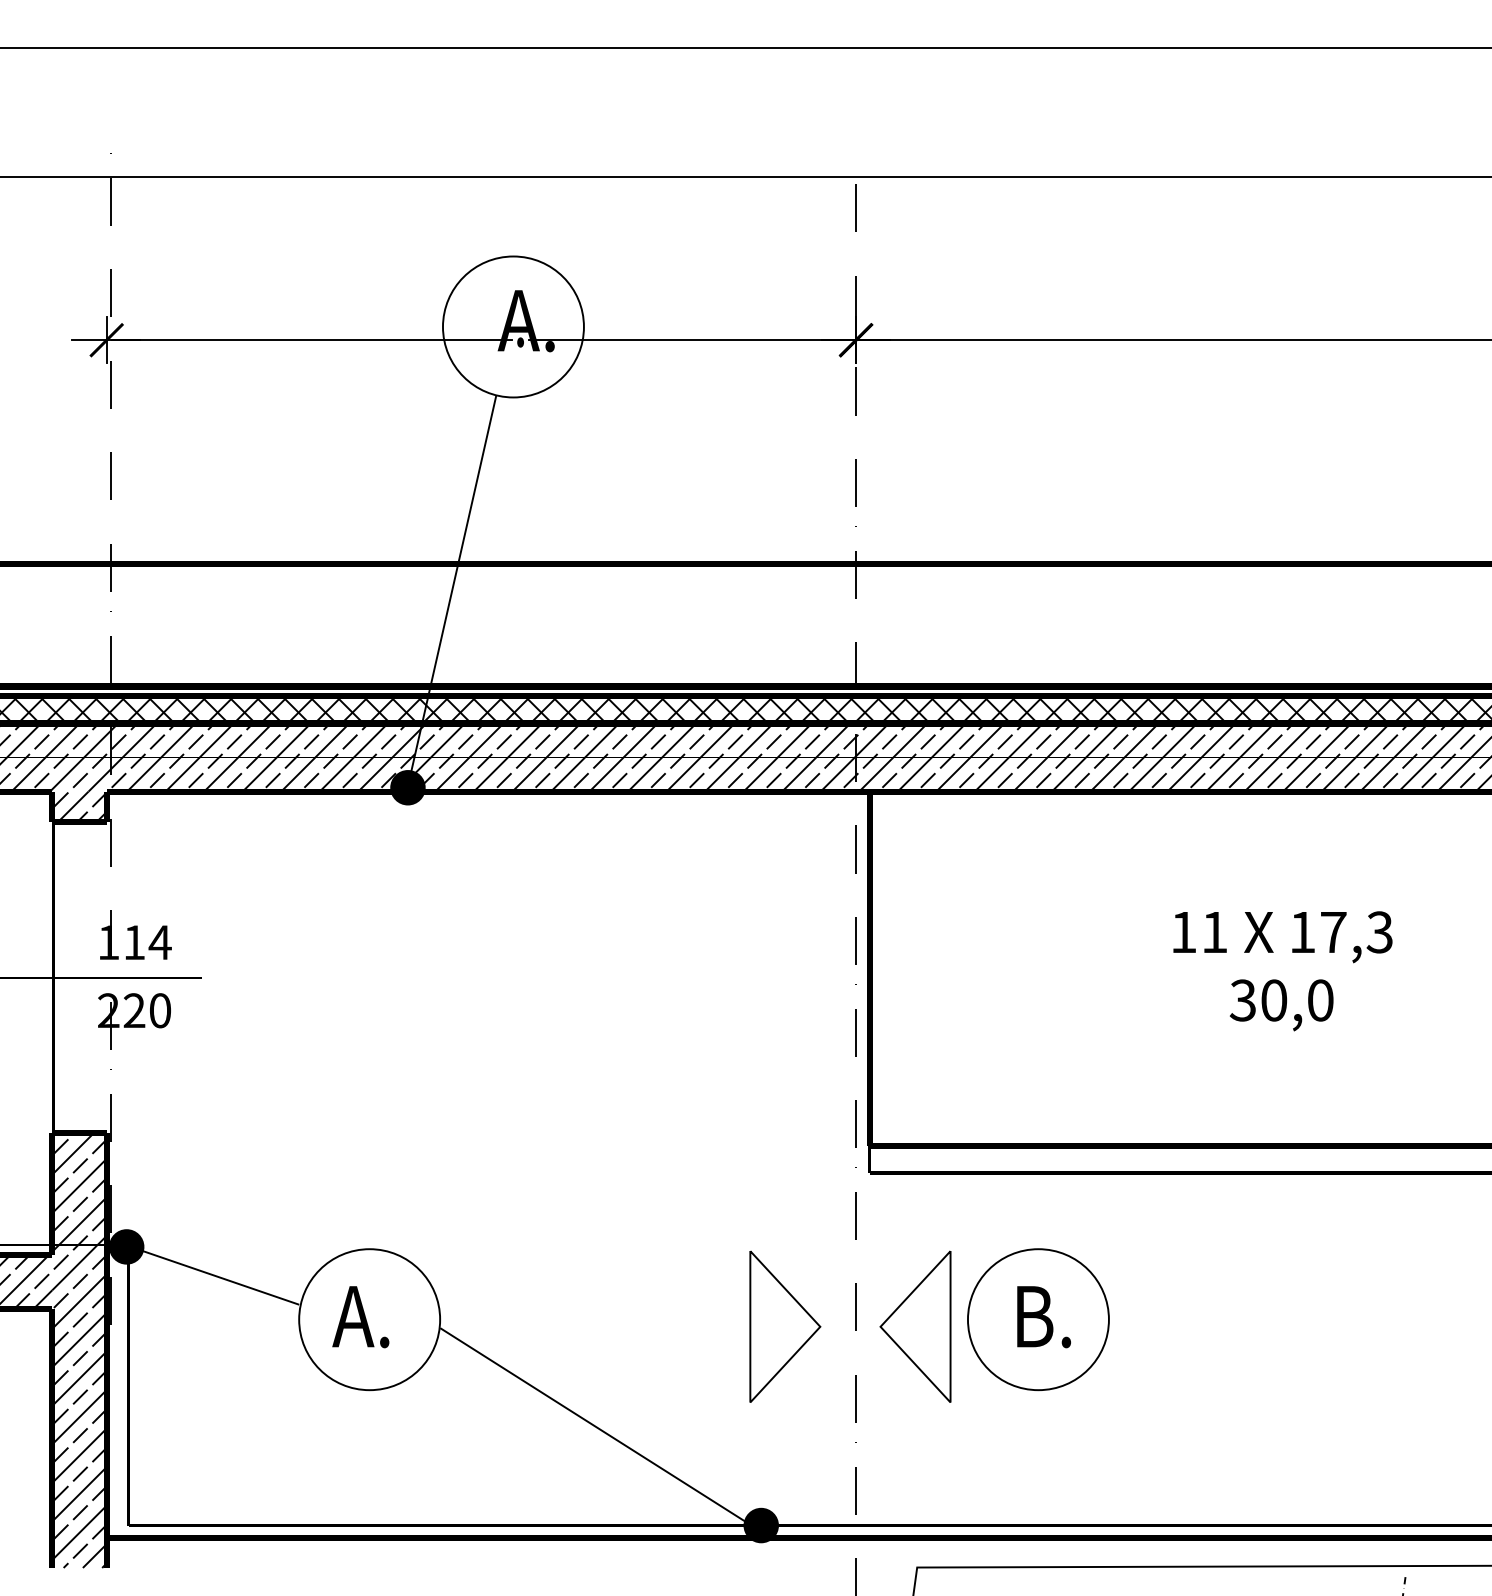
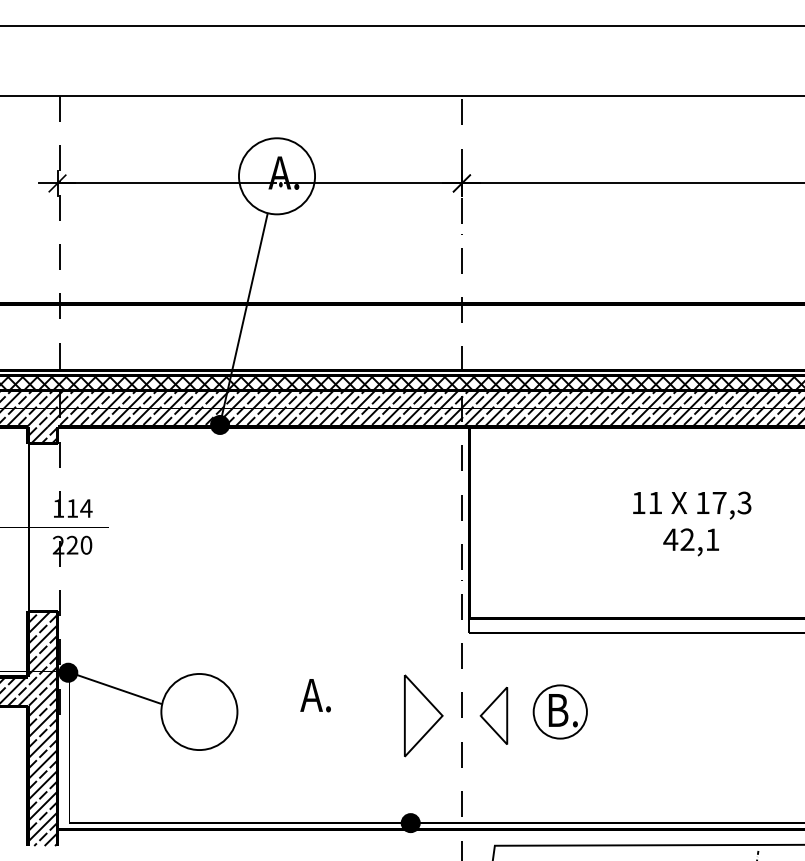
text: (1281, 999) -> (691, 539), 30,0 -> 42,1
text: (360, 1316) -> (315, 695), moved
circle: (1038, 1318) -> (560, 711), size x0.7
part: (914, 1326) -> (493, 715), size x0.7
line: (601, 1429) -> (324, 771), removed

